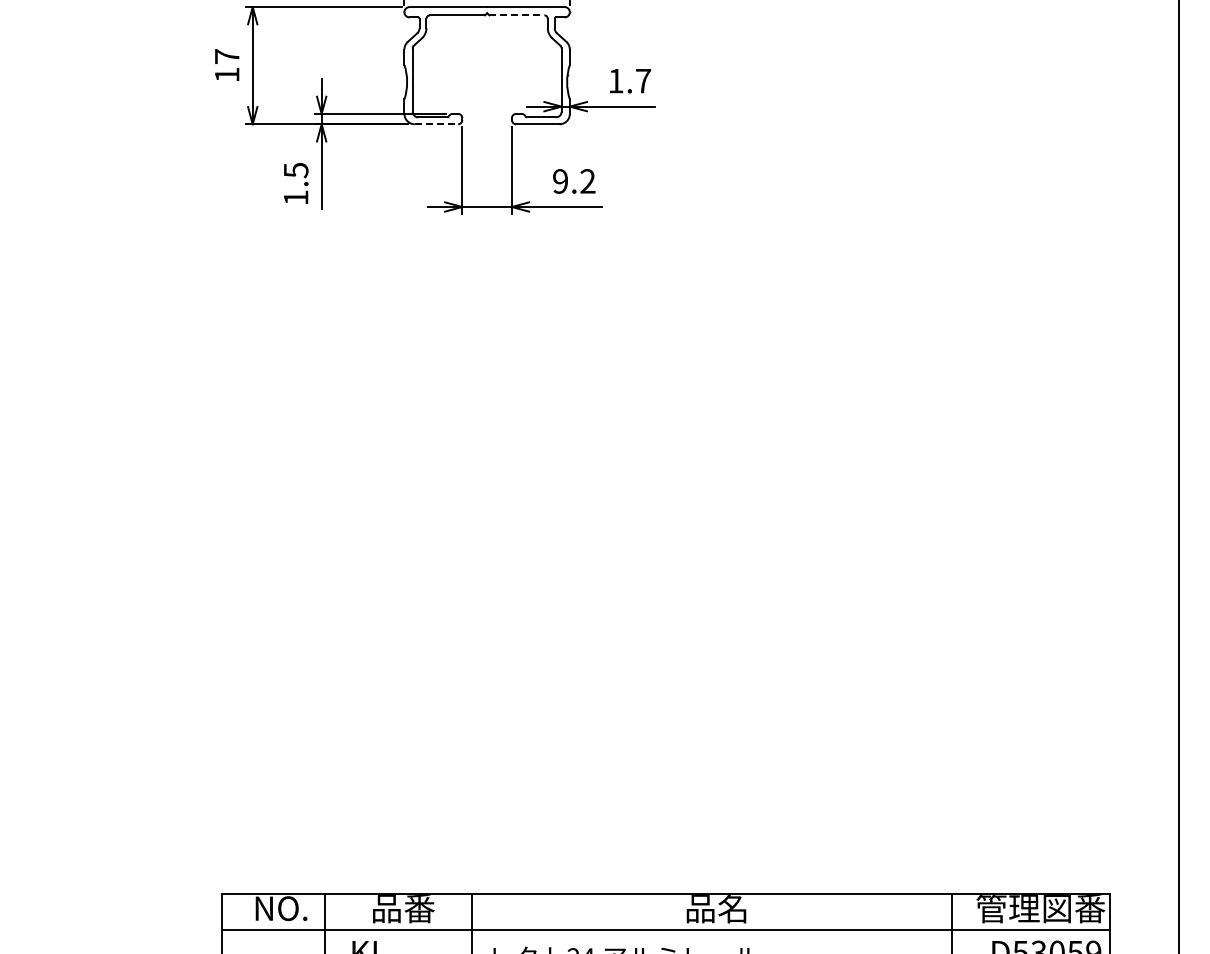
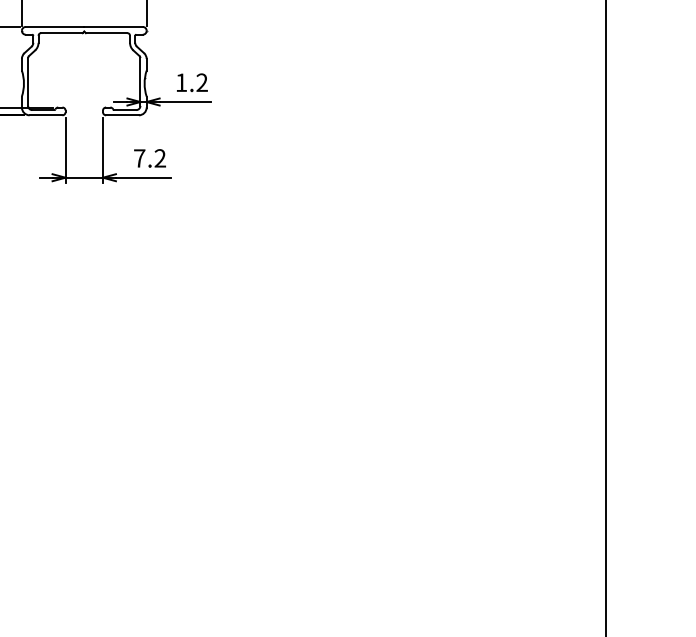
line: (516, 15) -> (106, 33), dashed -> solid
text: (643, 80) -> (202, 82), 1.7 -> 1.2
line: (436, 124) -> (46, 115), dashed -> solid
text: (560, 181) -> (139, 158), 9.2 -> 7.2

